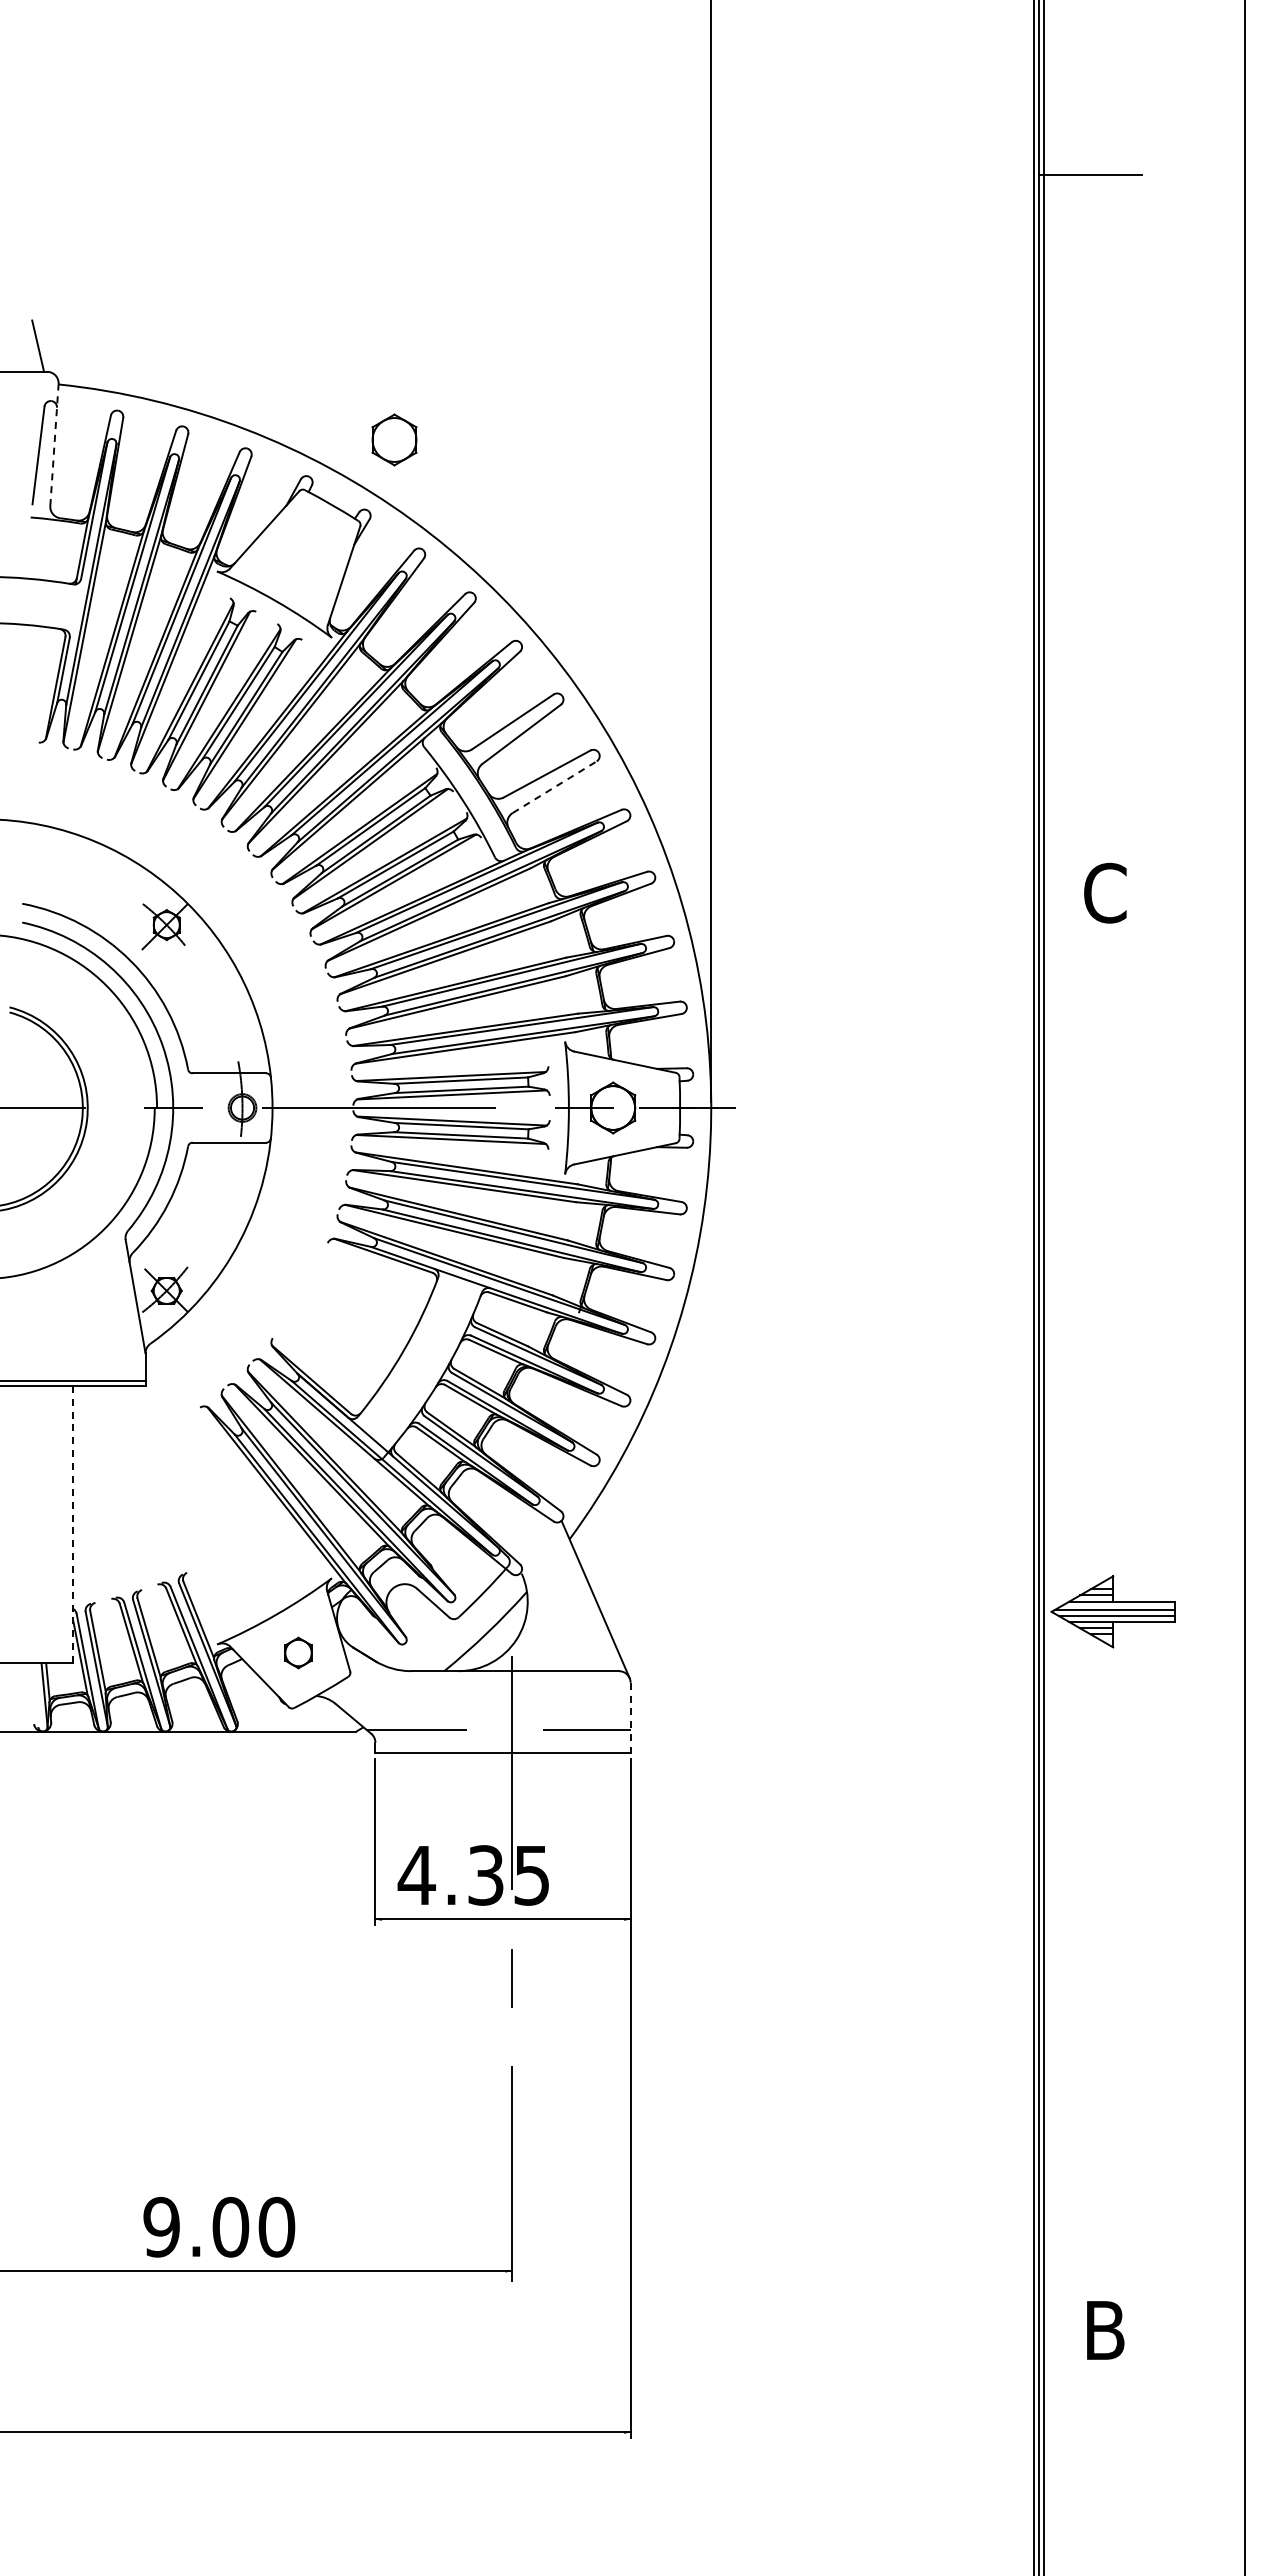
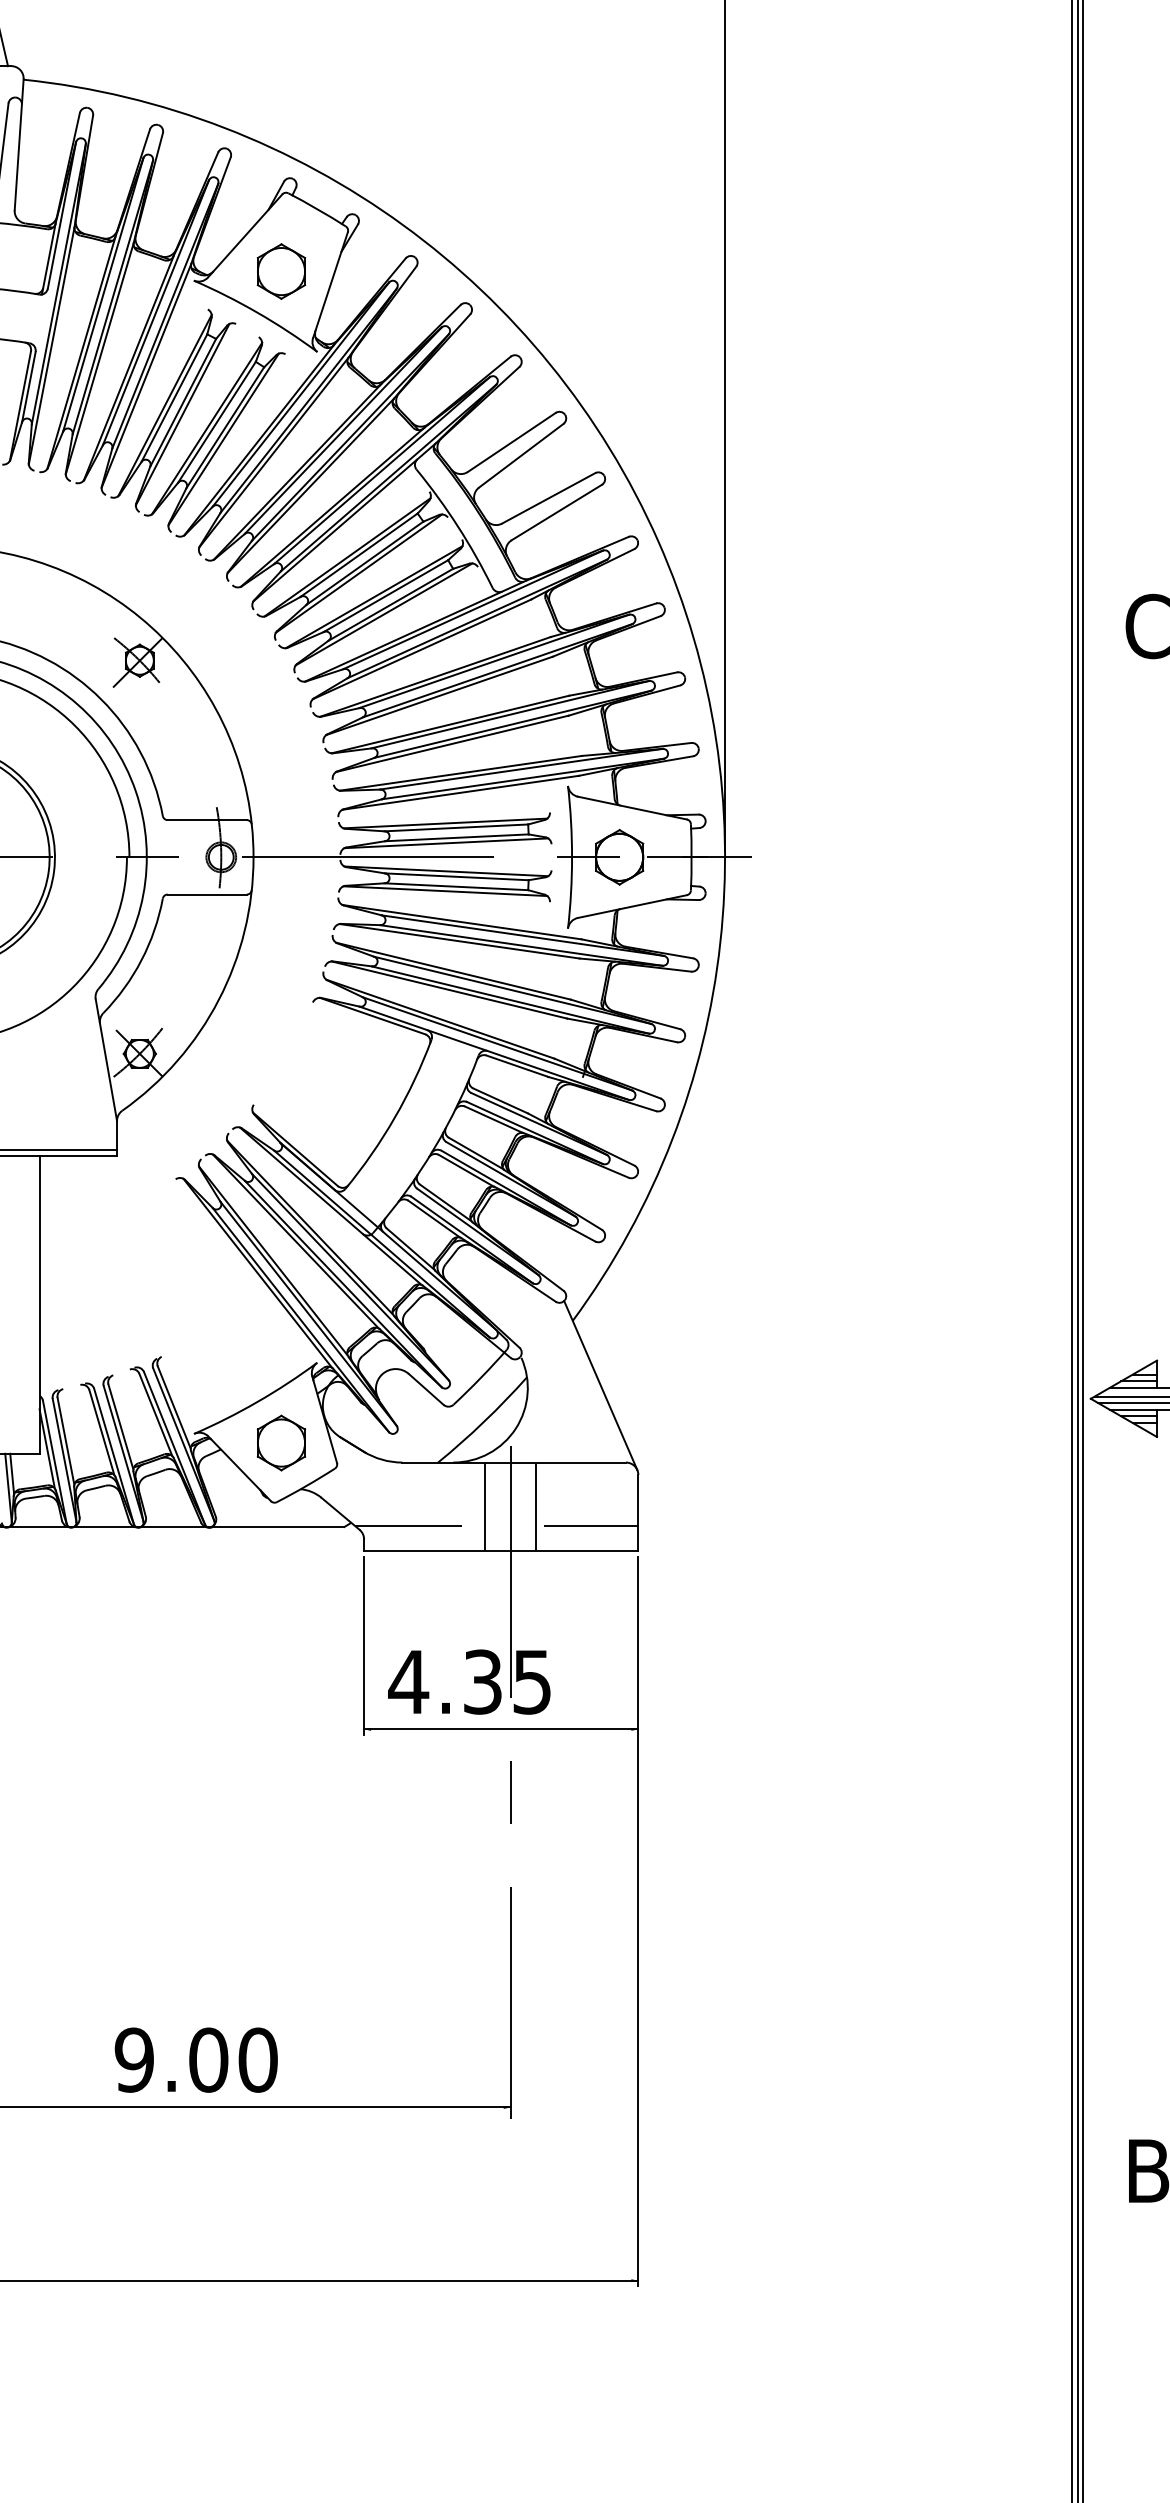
part: (394, 439) -> (281, 271), moved
line: (54, 444) -> (19, 144), dashed -> solid
line: (555, 786) -> (557, 511), dashed -> solid
line: (73, 1524) -> (39, 1304), dashed -> solid
part: (298, 1652) -> (281, 1442), size x1.67
line: (487, 1712) -> (484, 1506), added
line: (535, 1712) -> (536, 1506), added
line: (630, 1718) -> (638, 1513), dashed -> solid

